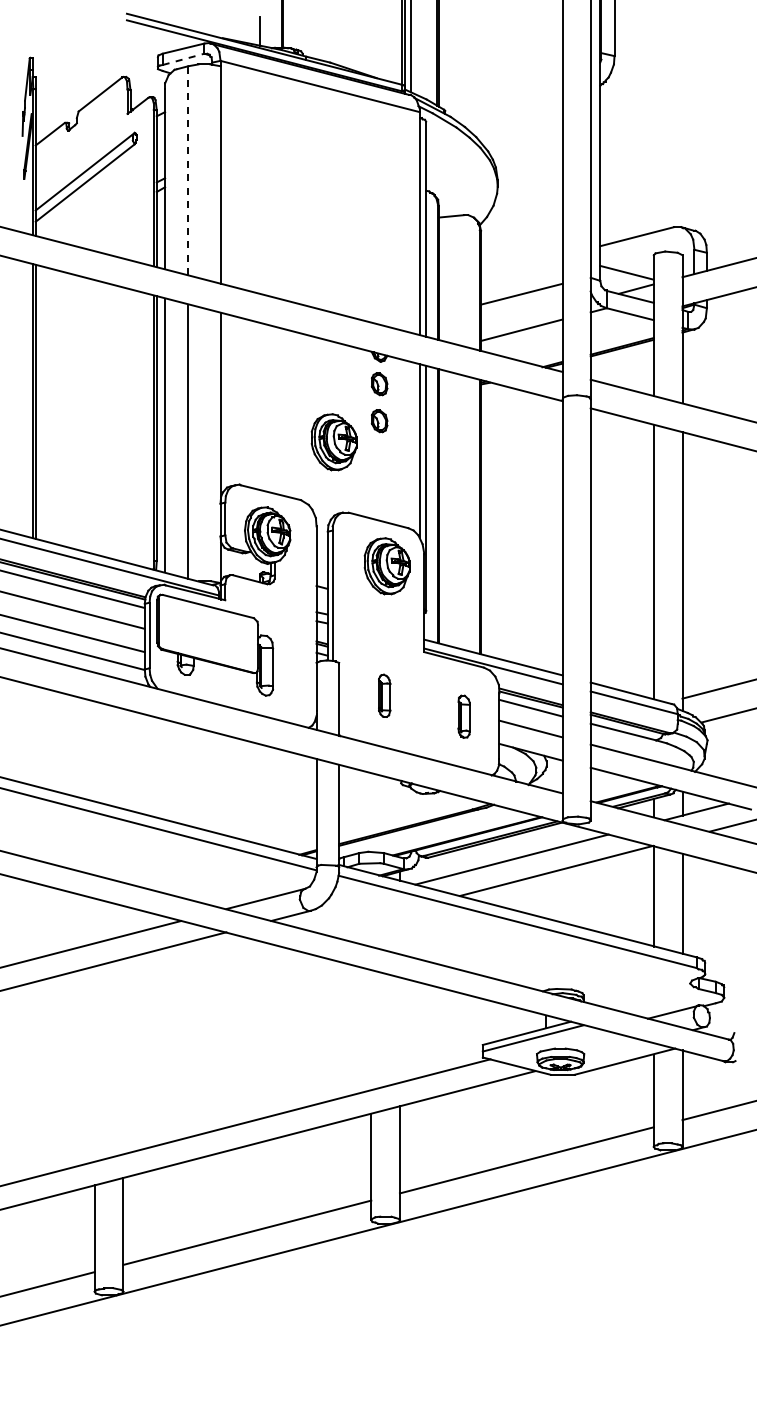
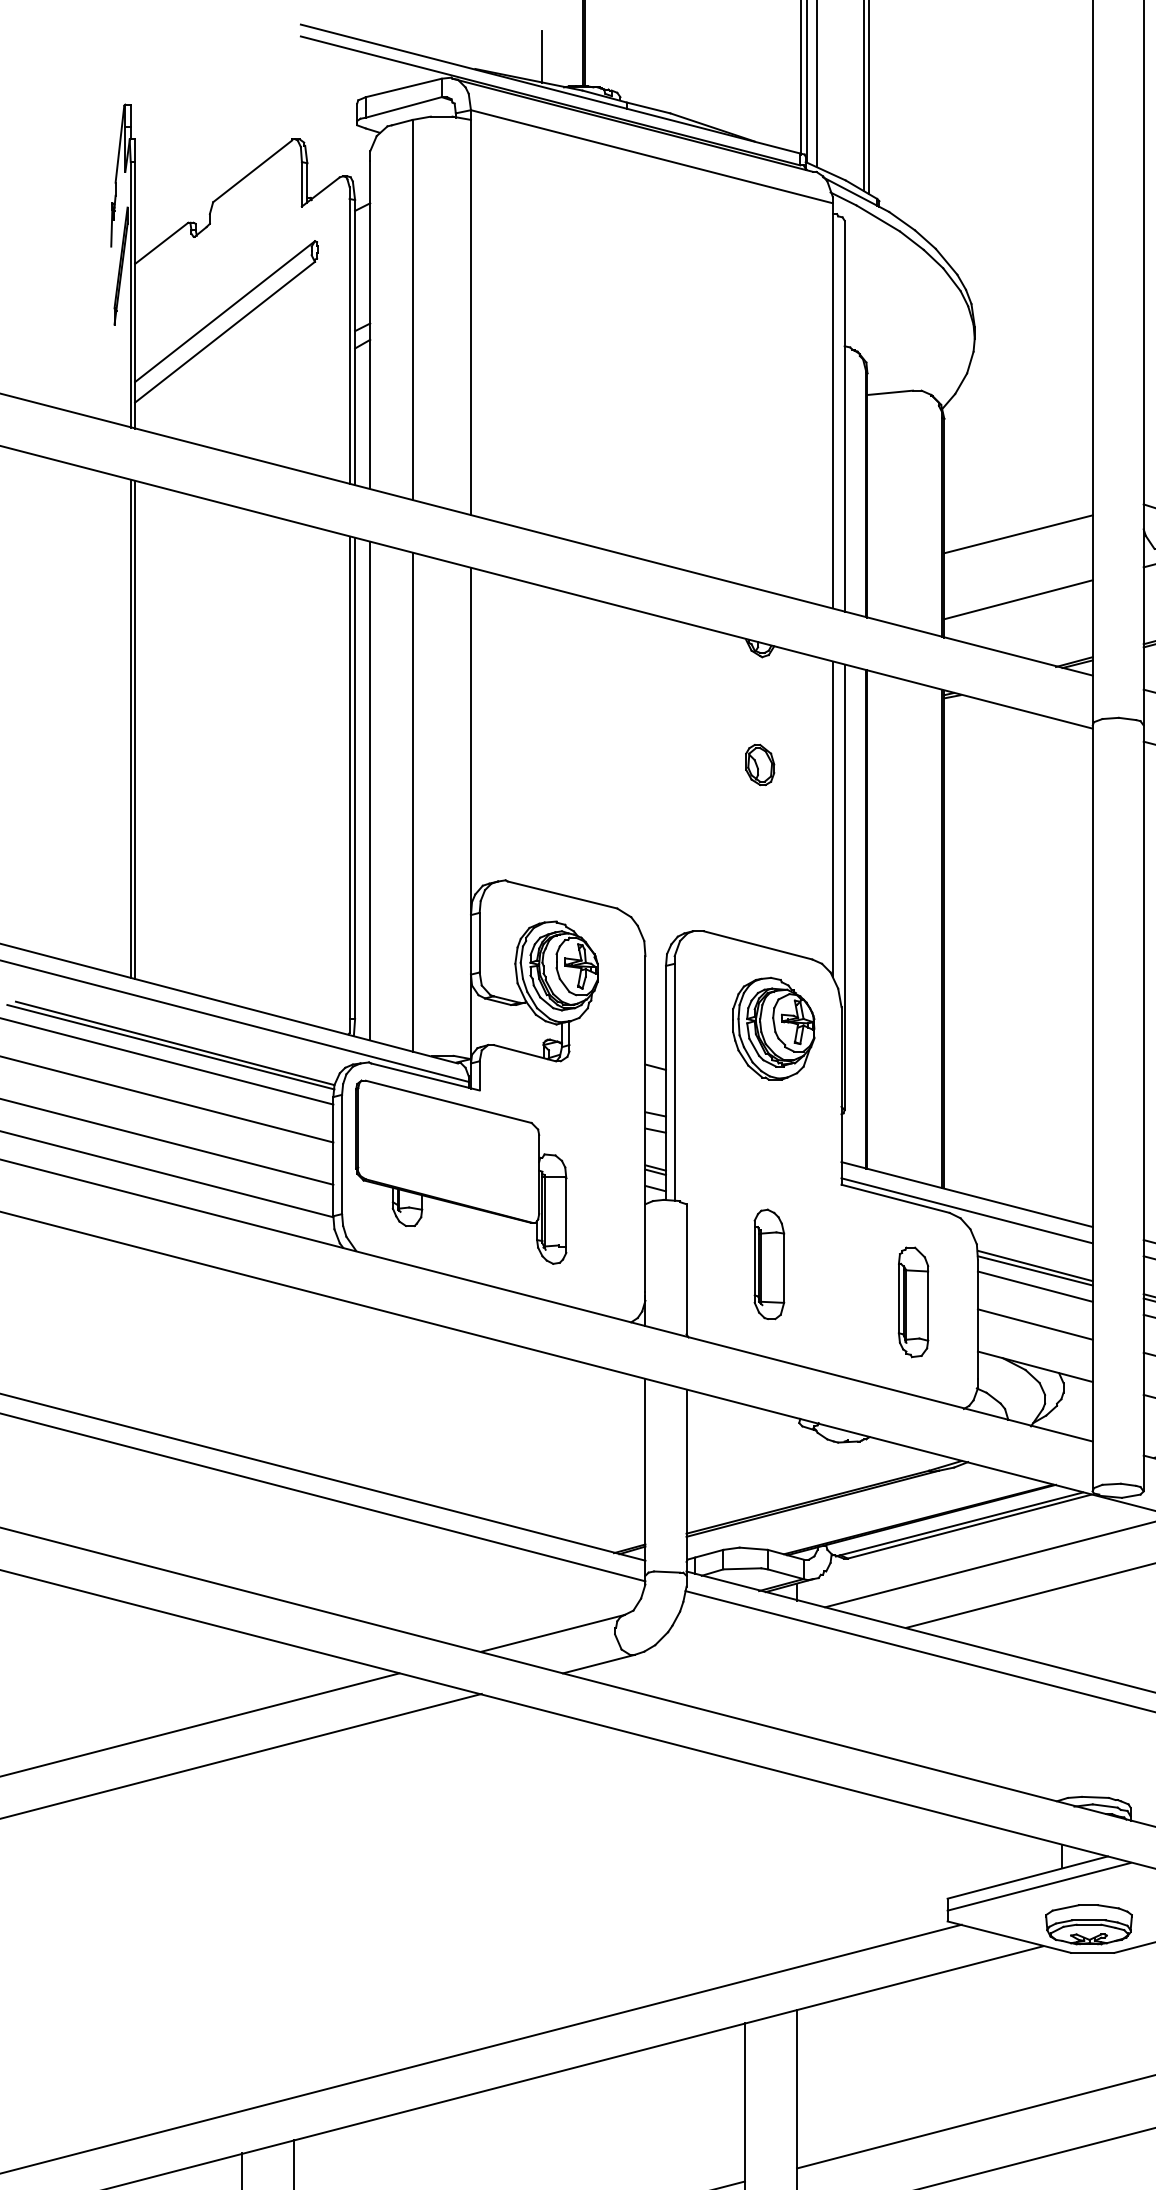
line: (183, 59) -> (403, 107), dashed -> solid
line: (188, 170) -> (412, 309), dashed -> solid
part: (379, 384) -> (759, 698), removed
part: (333, 442) -> (676, 803), removed
part: (384, 695) -> (768, 1263), size x1.43
part: (464, 716) -> (914, 1301), size x1.43

